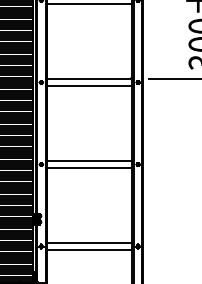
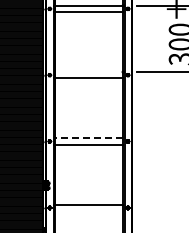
line: (89, 79) -> (88, 72), removed
line: (89, 160) -> (88, 138), solid -> dashed
line: (89, 249) -> (88, 210), removed

